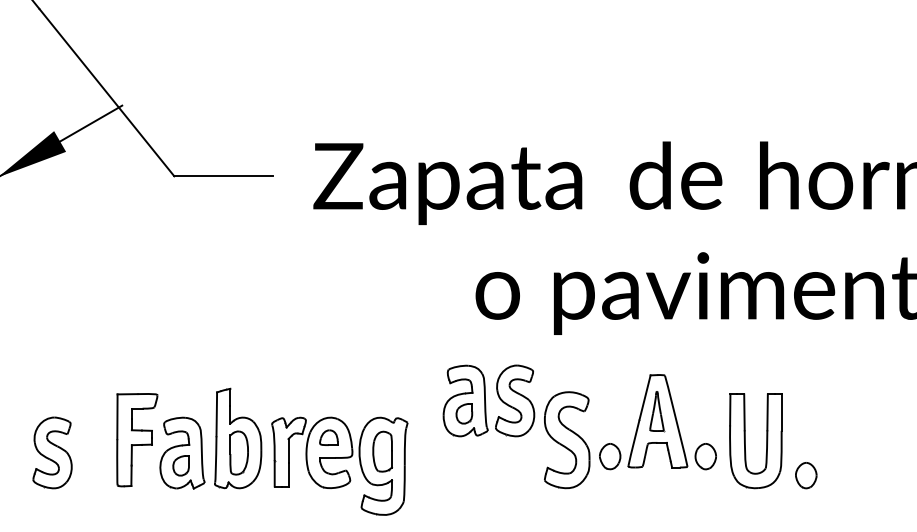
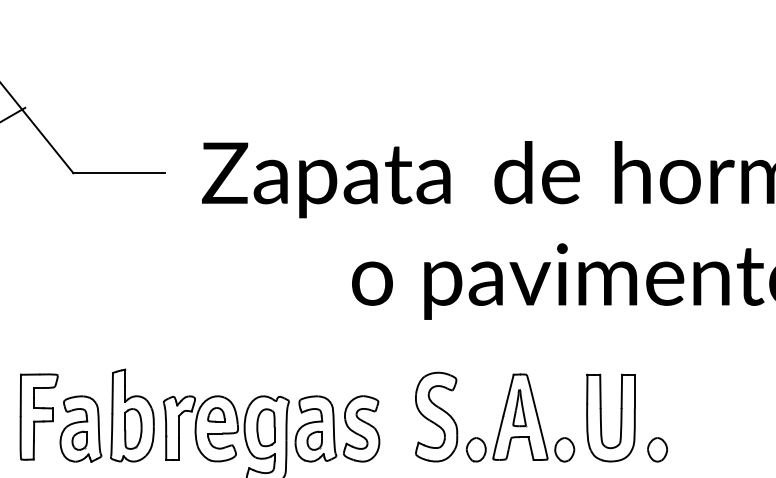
part: (488, 400) -> (337, 428), moved
part: (657, 422) -> (520, 418), moved

